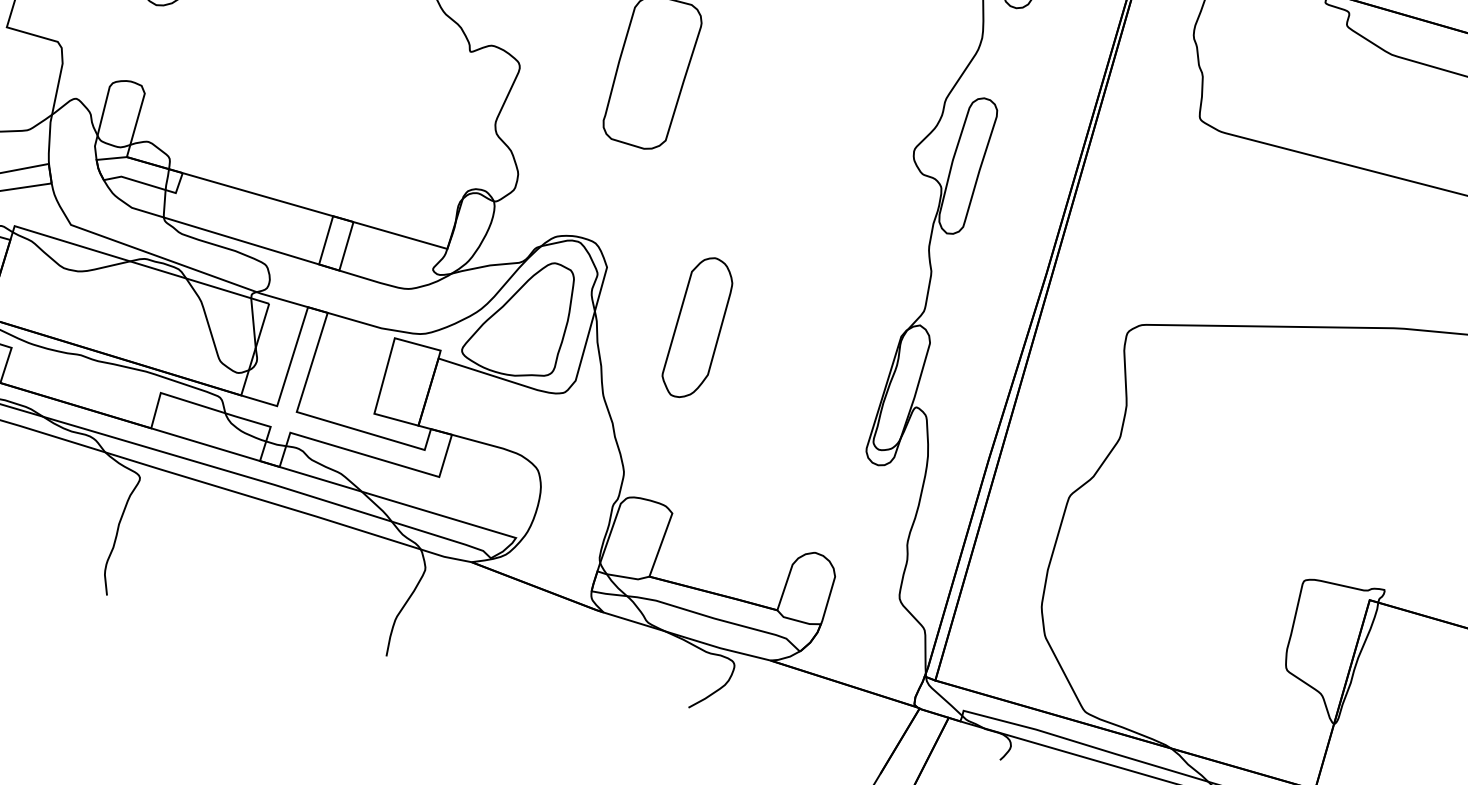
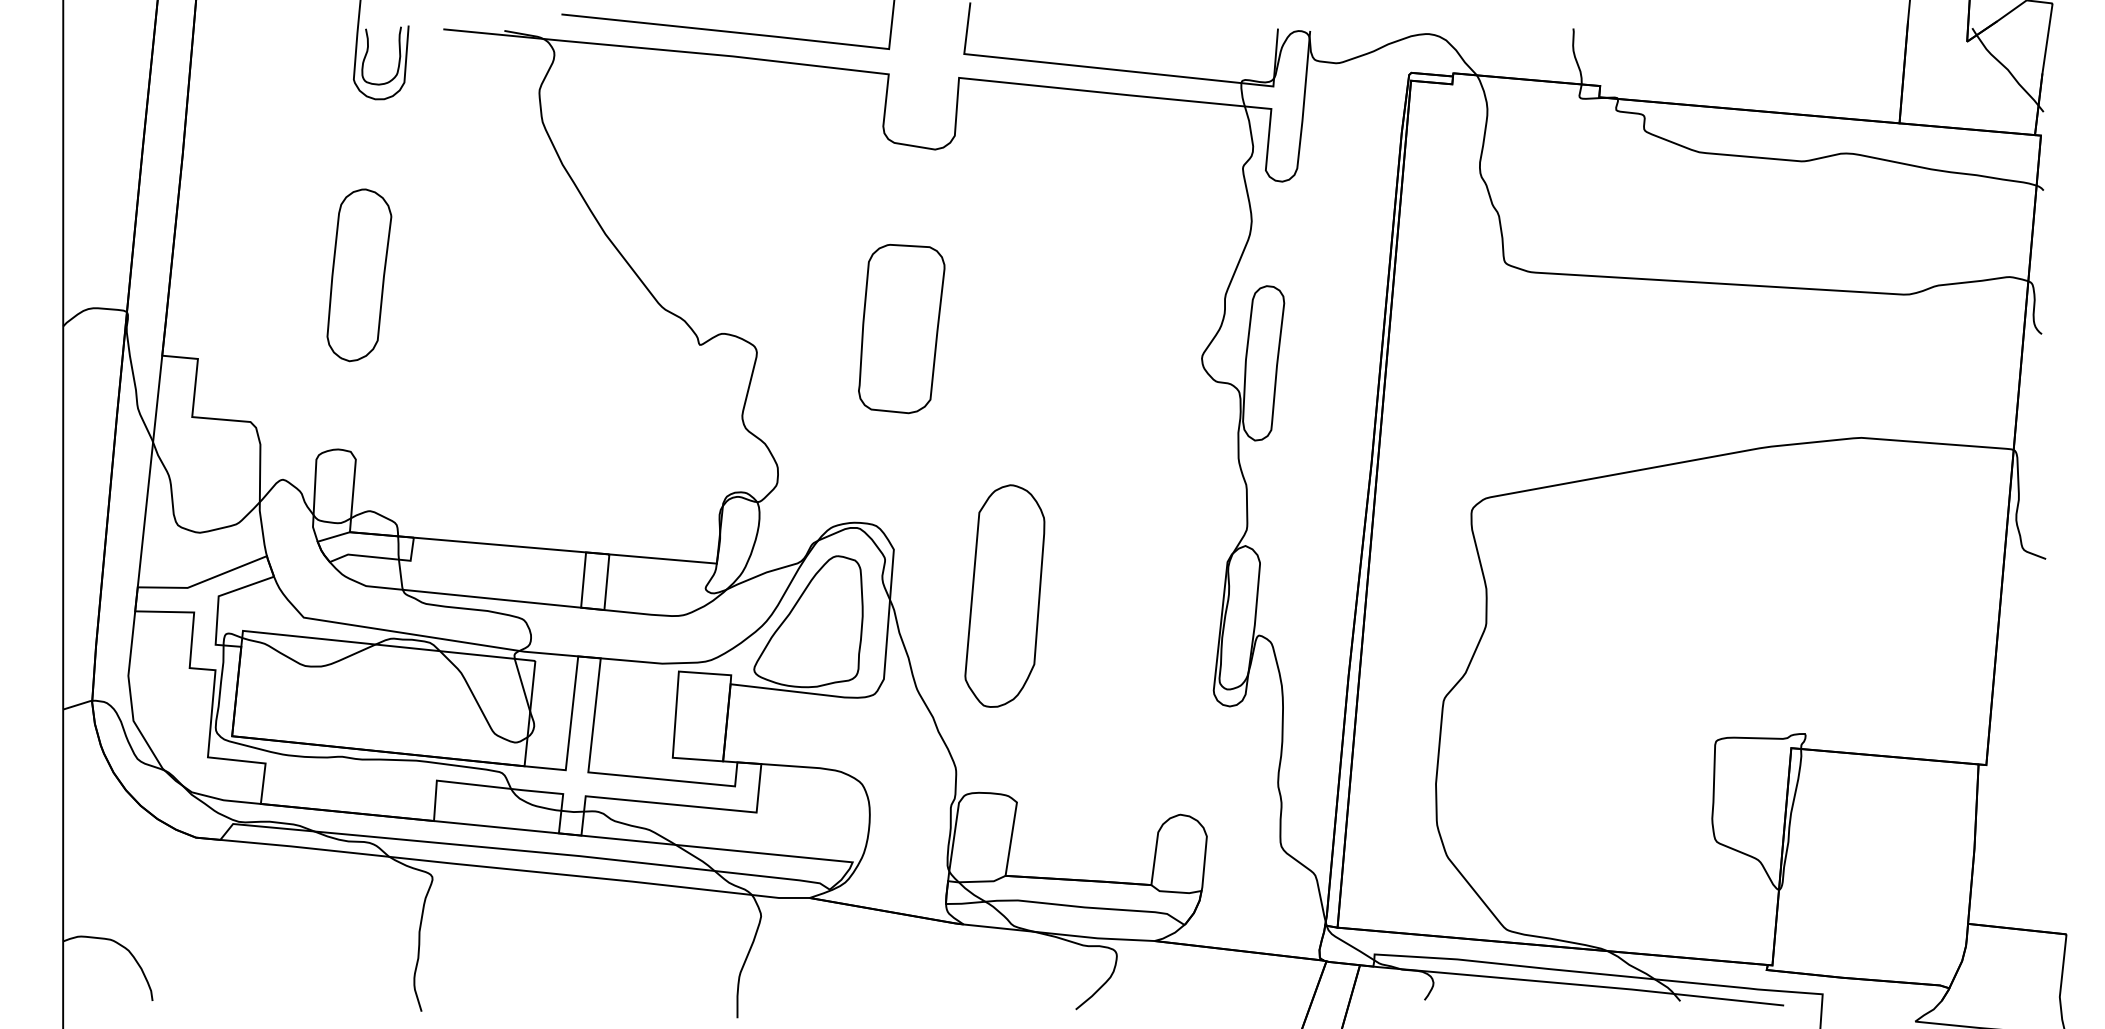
part: (698, 327) -> (1005, 595), size x1.4

